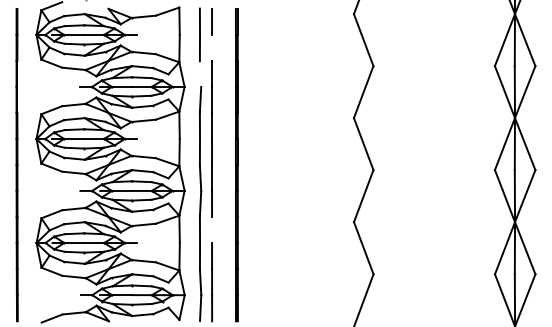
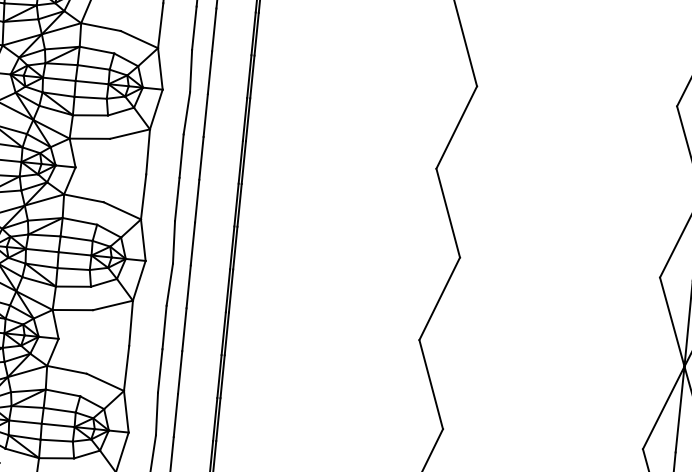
line: (212, 47) -> (215, 29), added
line: (200, 73) -> (191, 70), added
line: (212, 230) -> (185, 330), added

